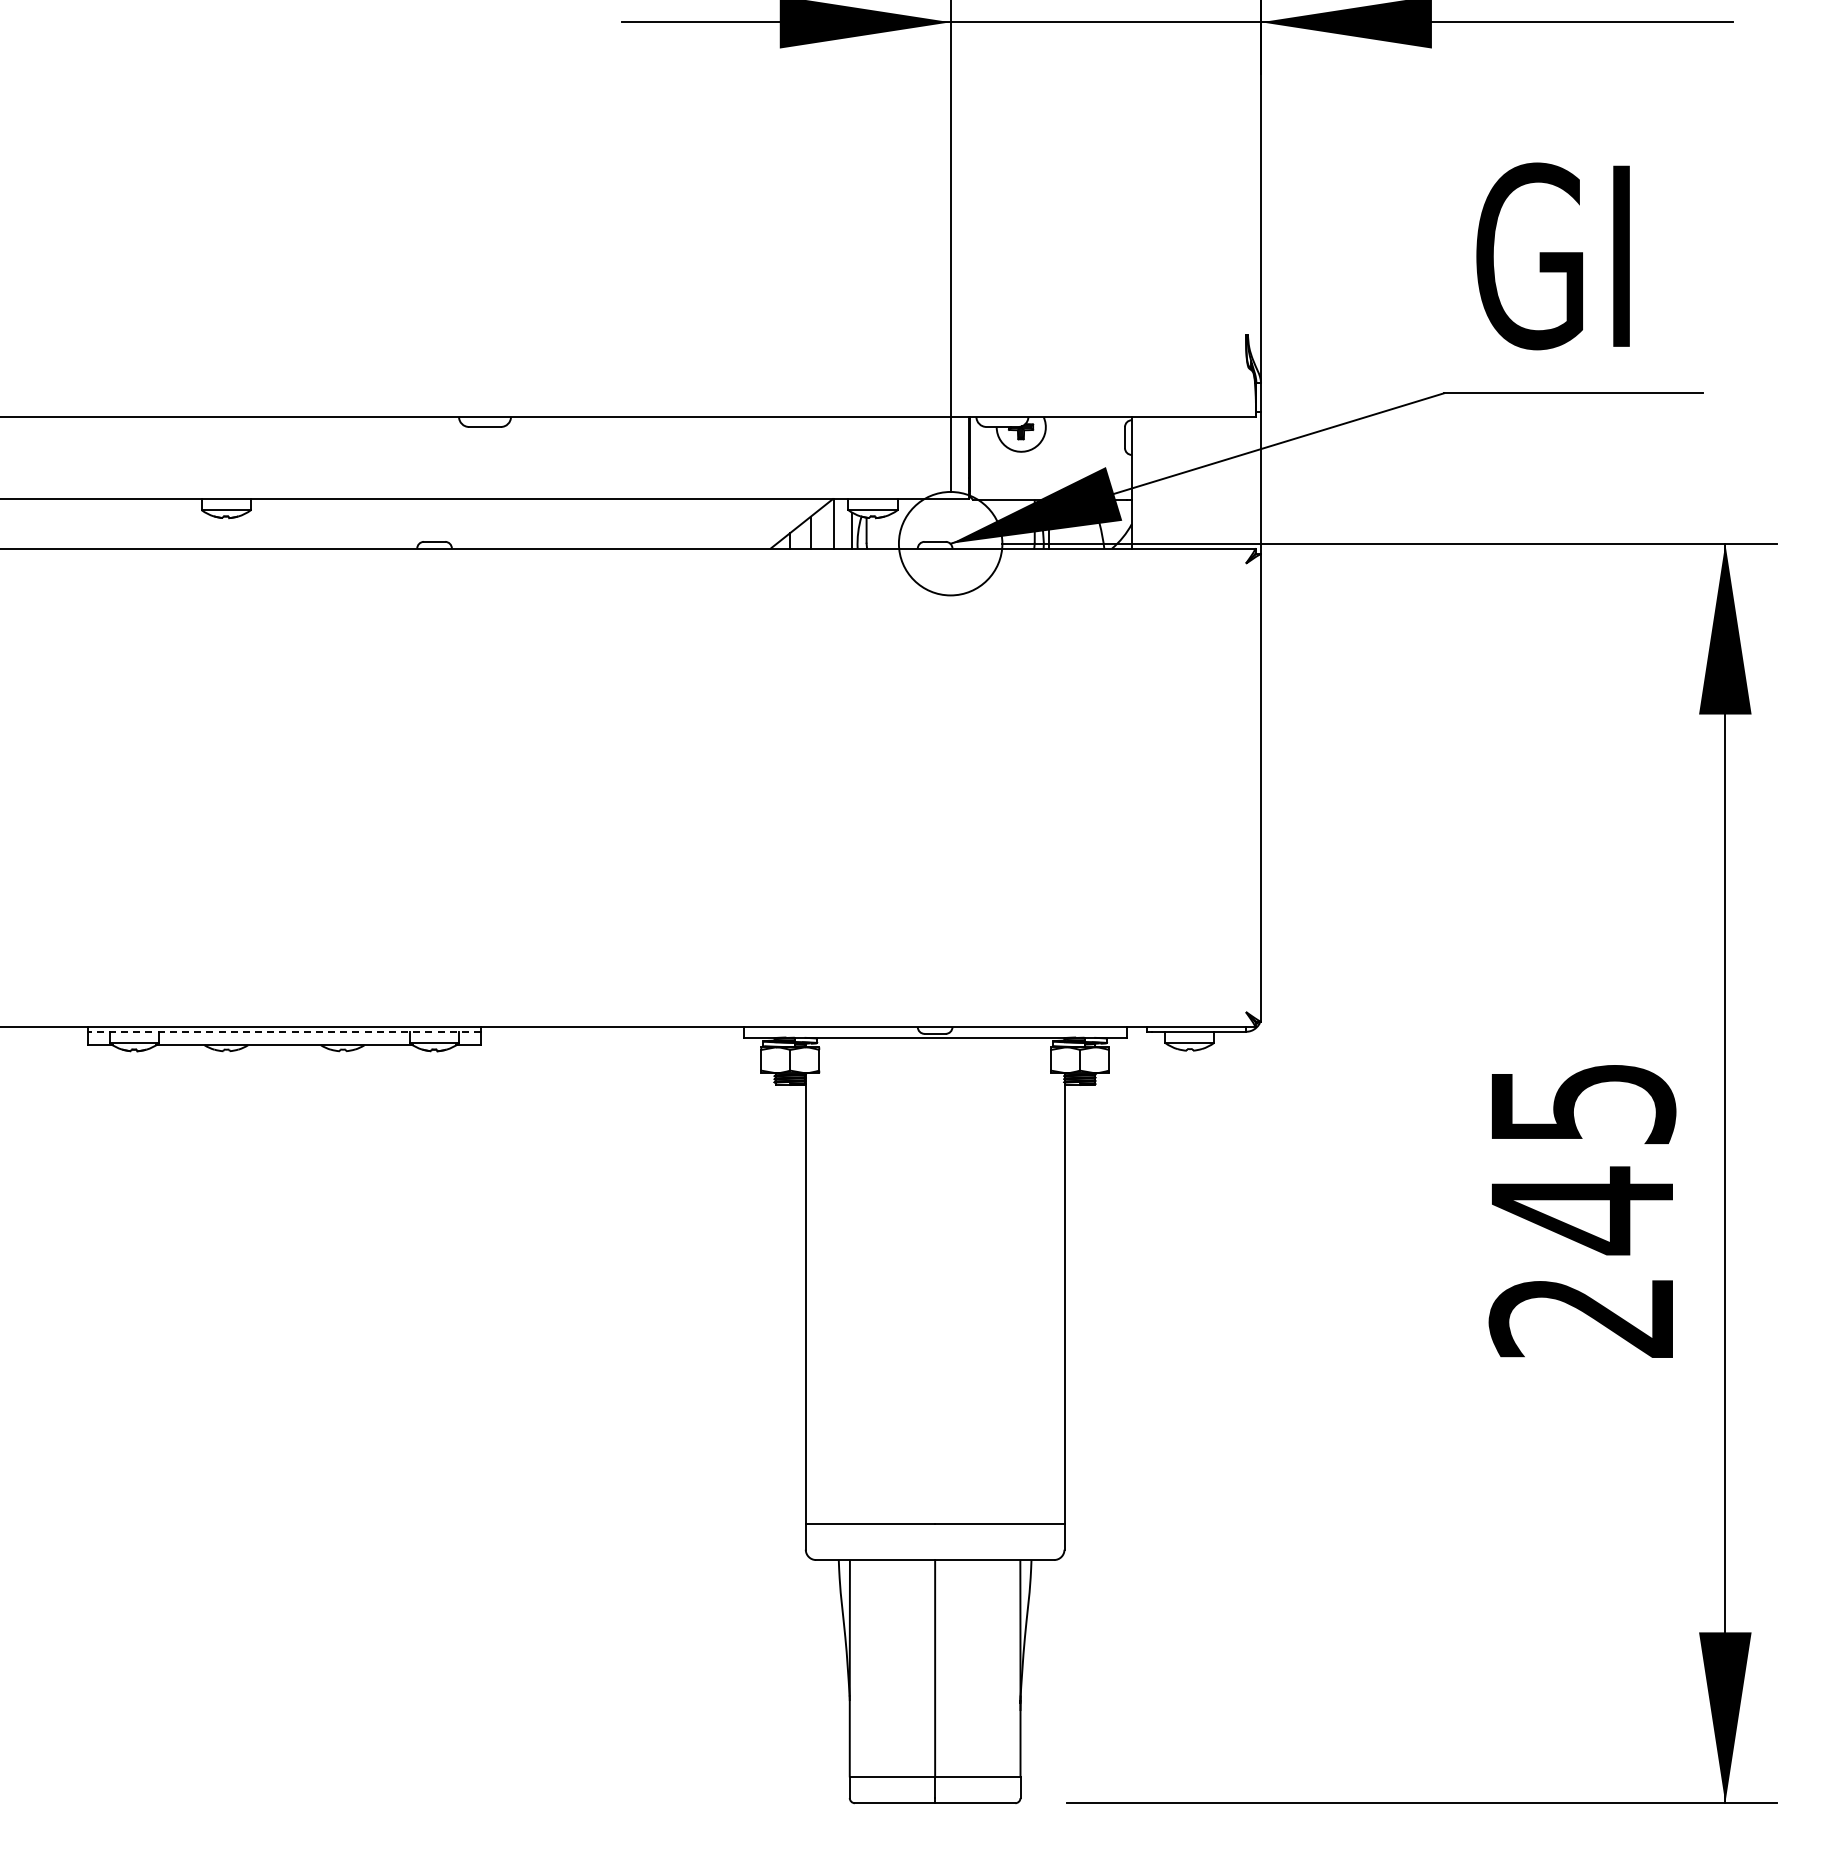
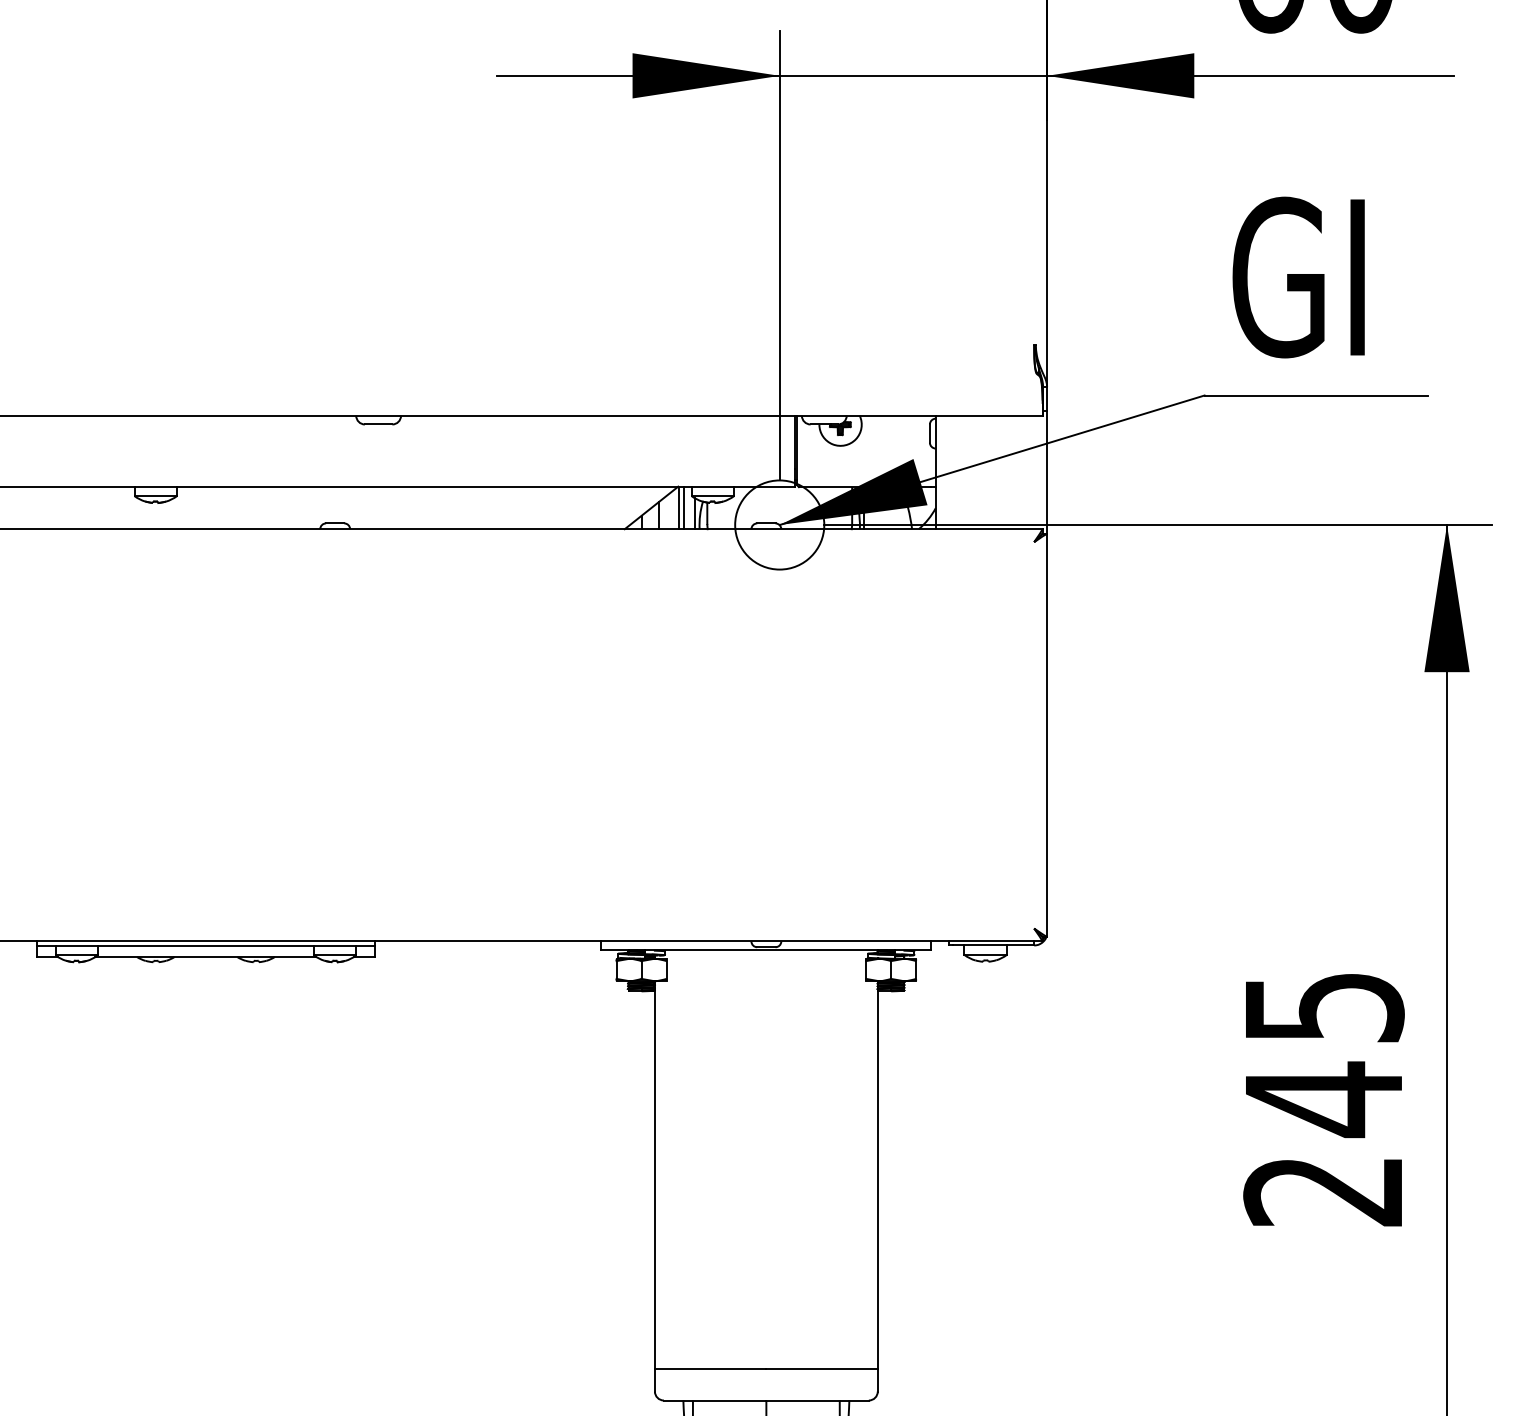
line: (839, 523) -> (683, 507), added
line: (284, 1032) -> (205, 946), dashed -> solid

